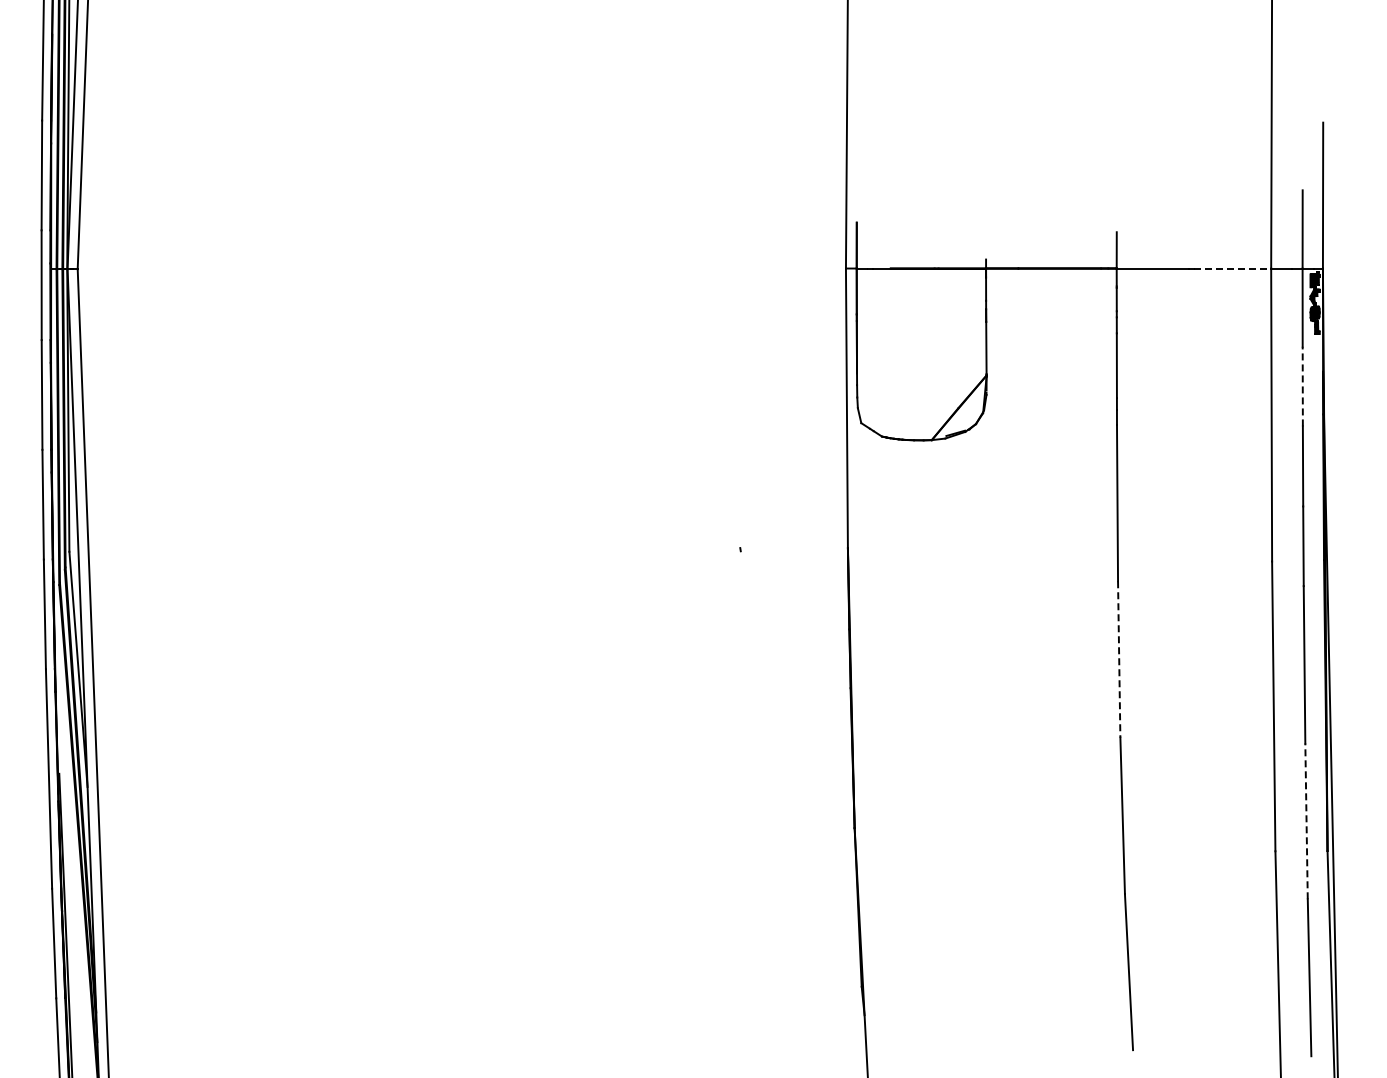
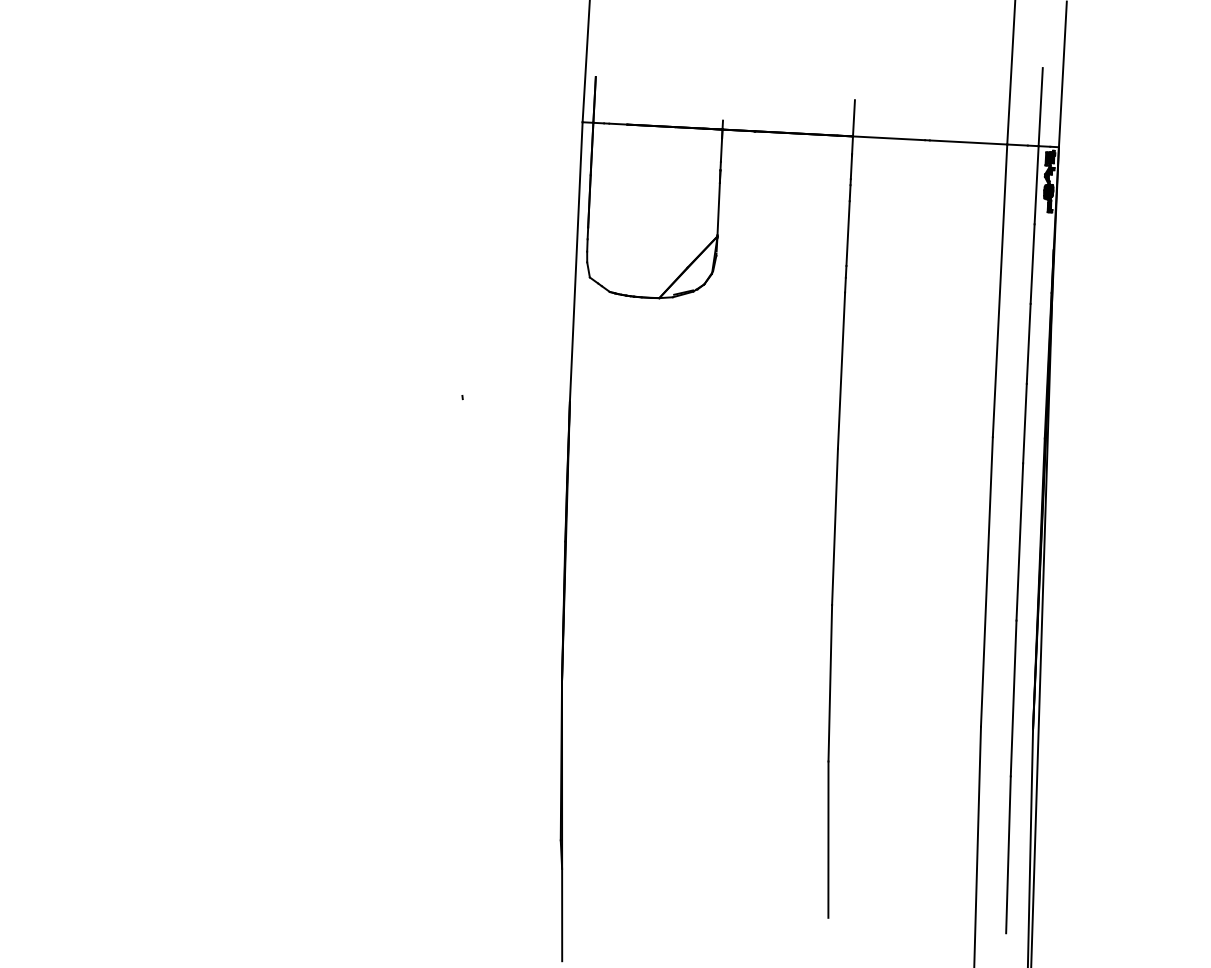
line: (1232, 268) -> (968, 142), dashed -> solid
line: (1302, 386) -> (1032, 263), dashed -> solid
line: (1119, 659) -> (835, 527), dashed -> solid
line: (1306, 821) -> (1013, 698), dashed -> solid

